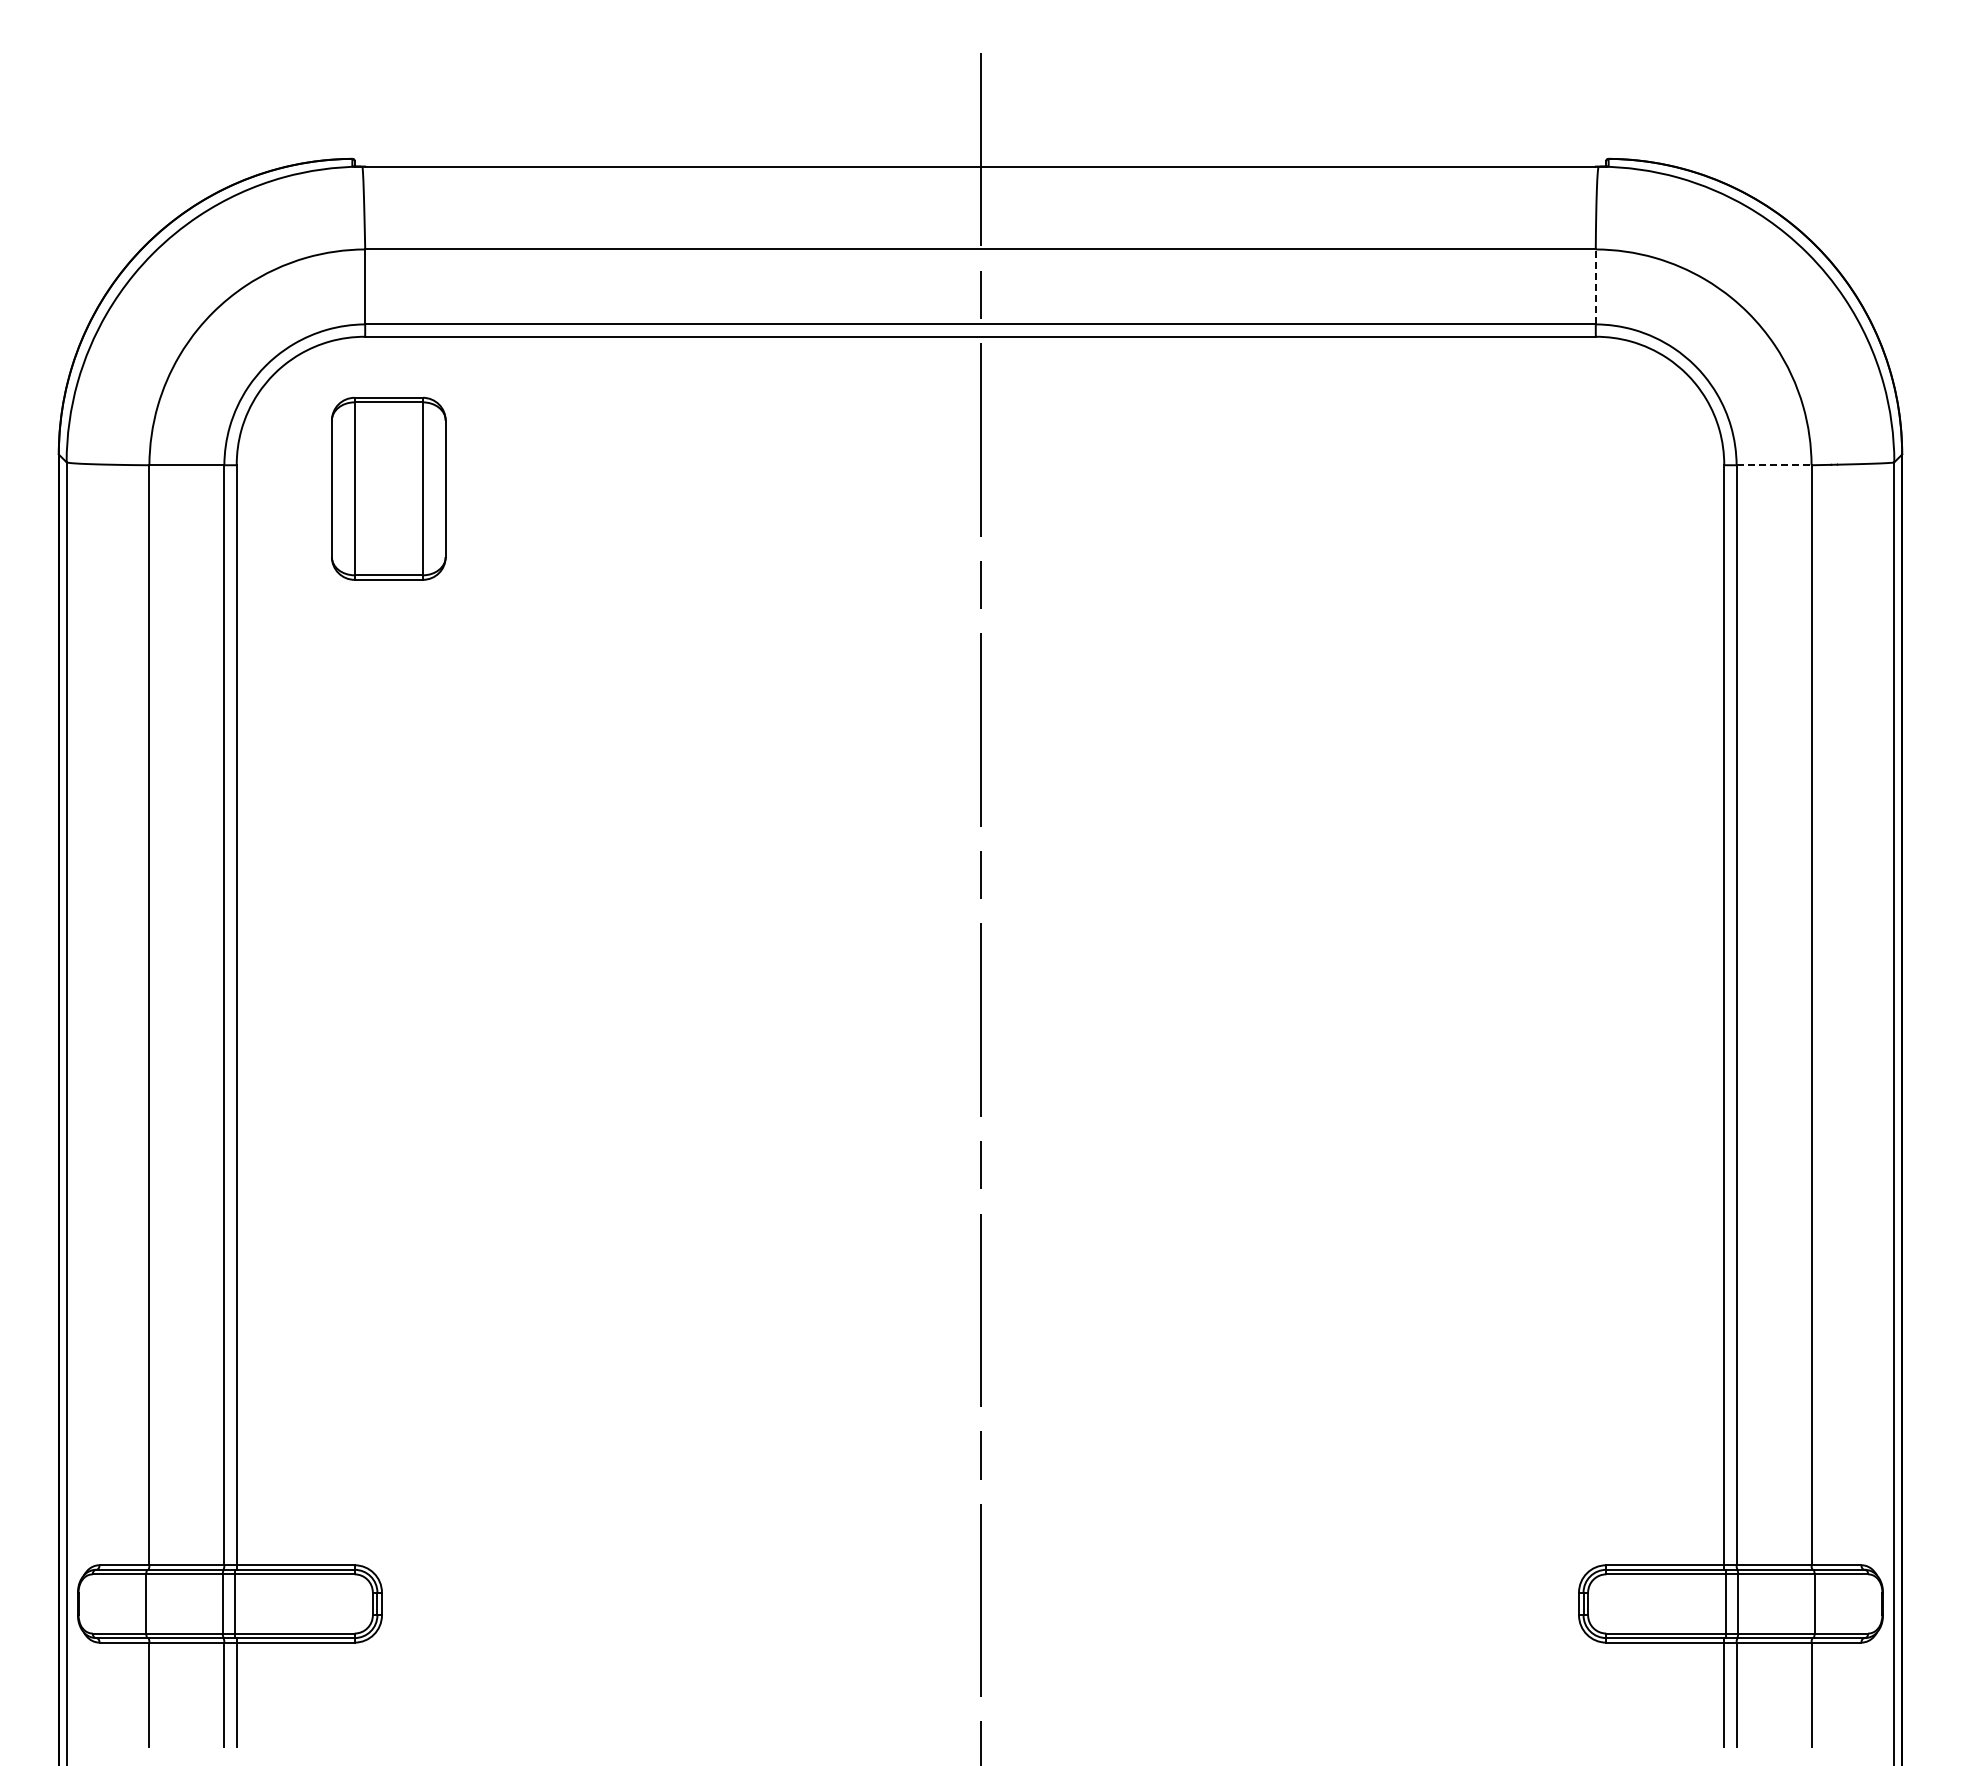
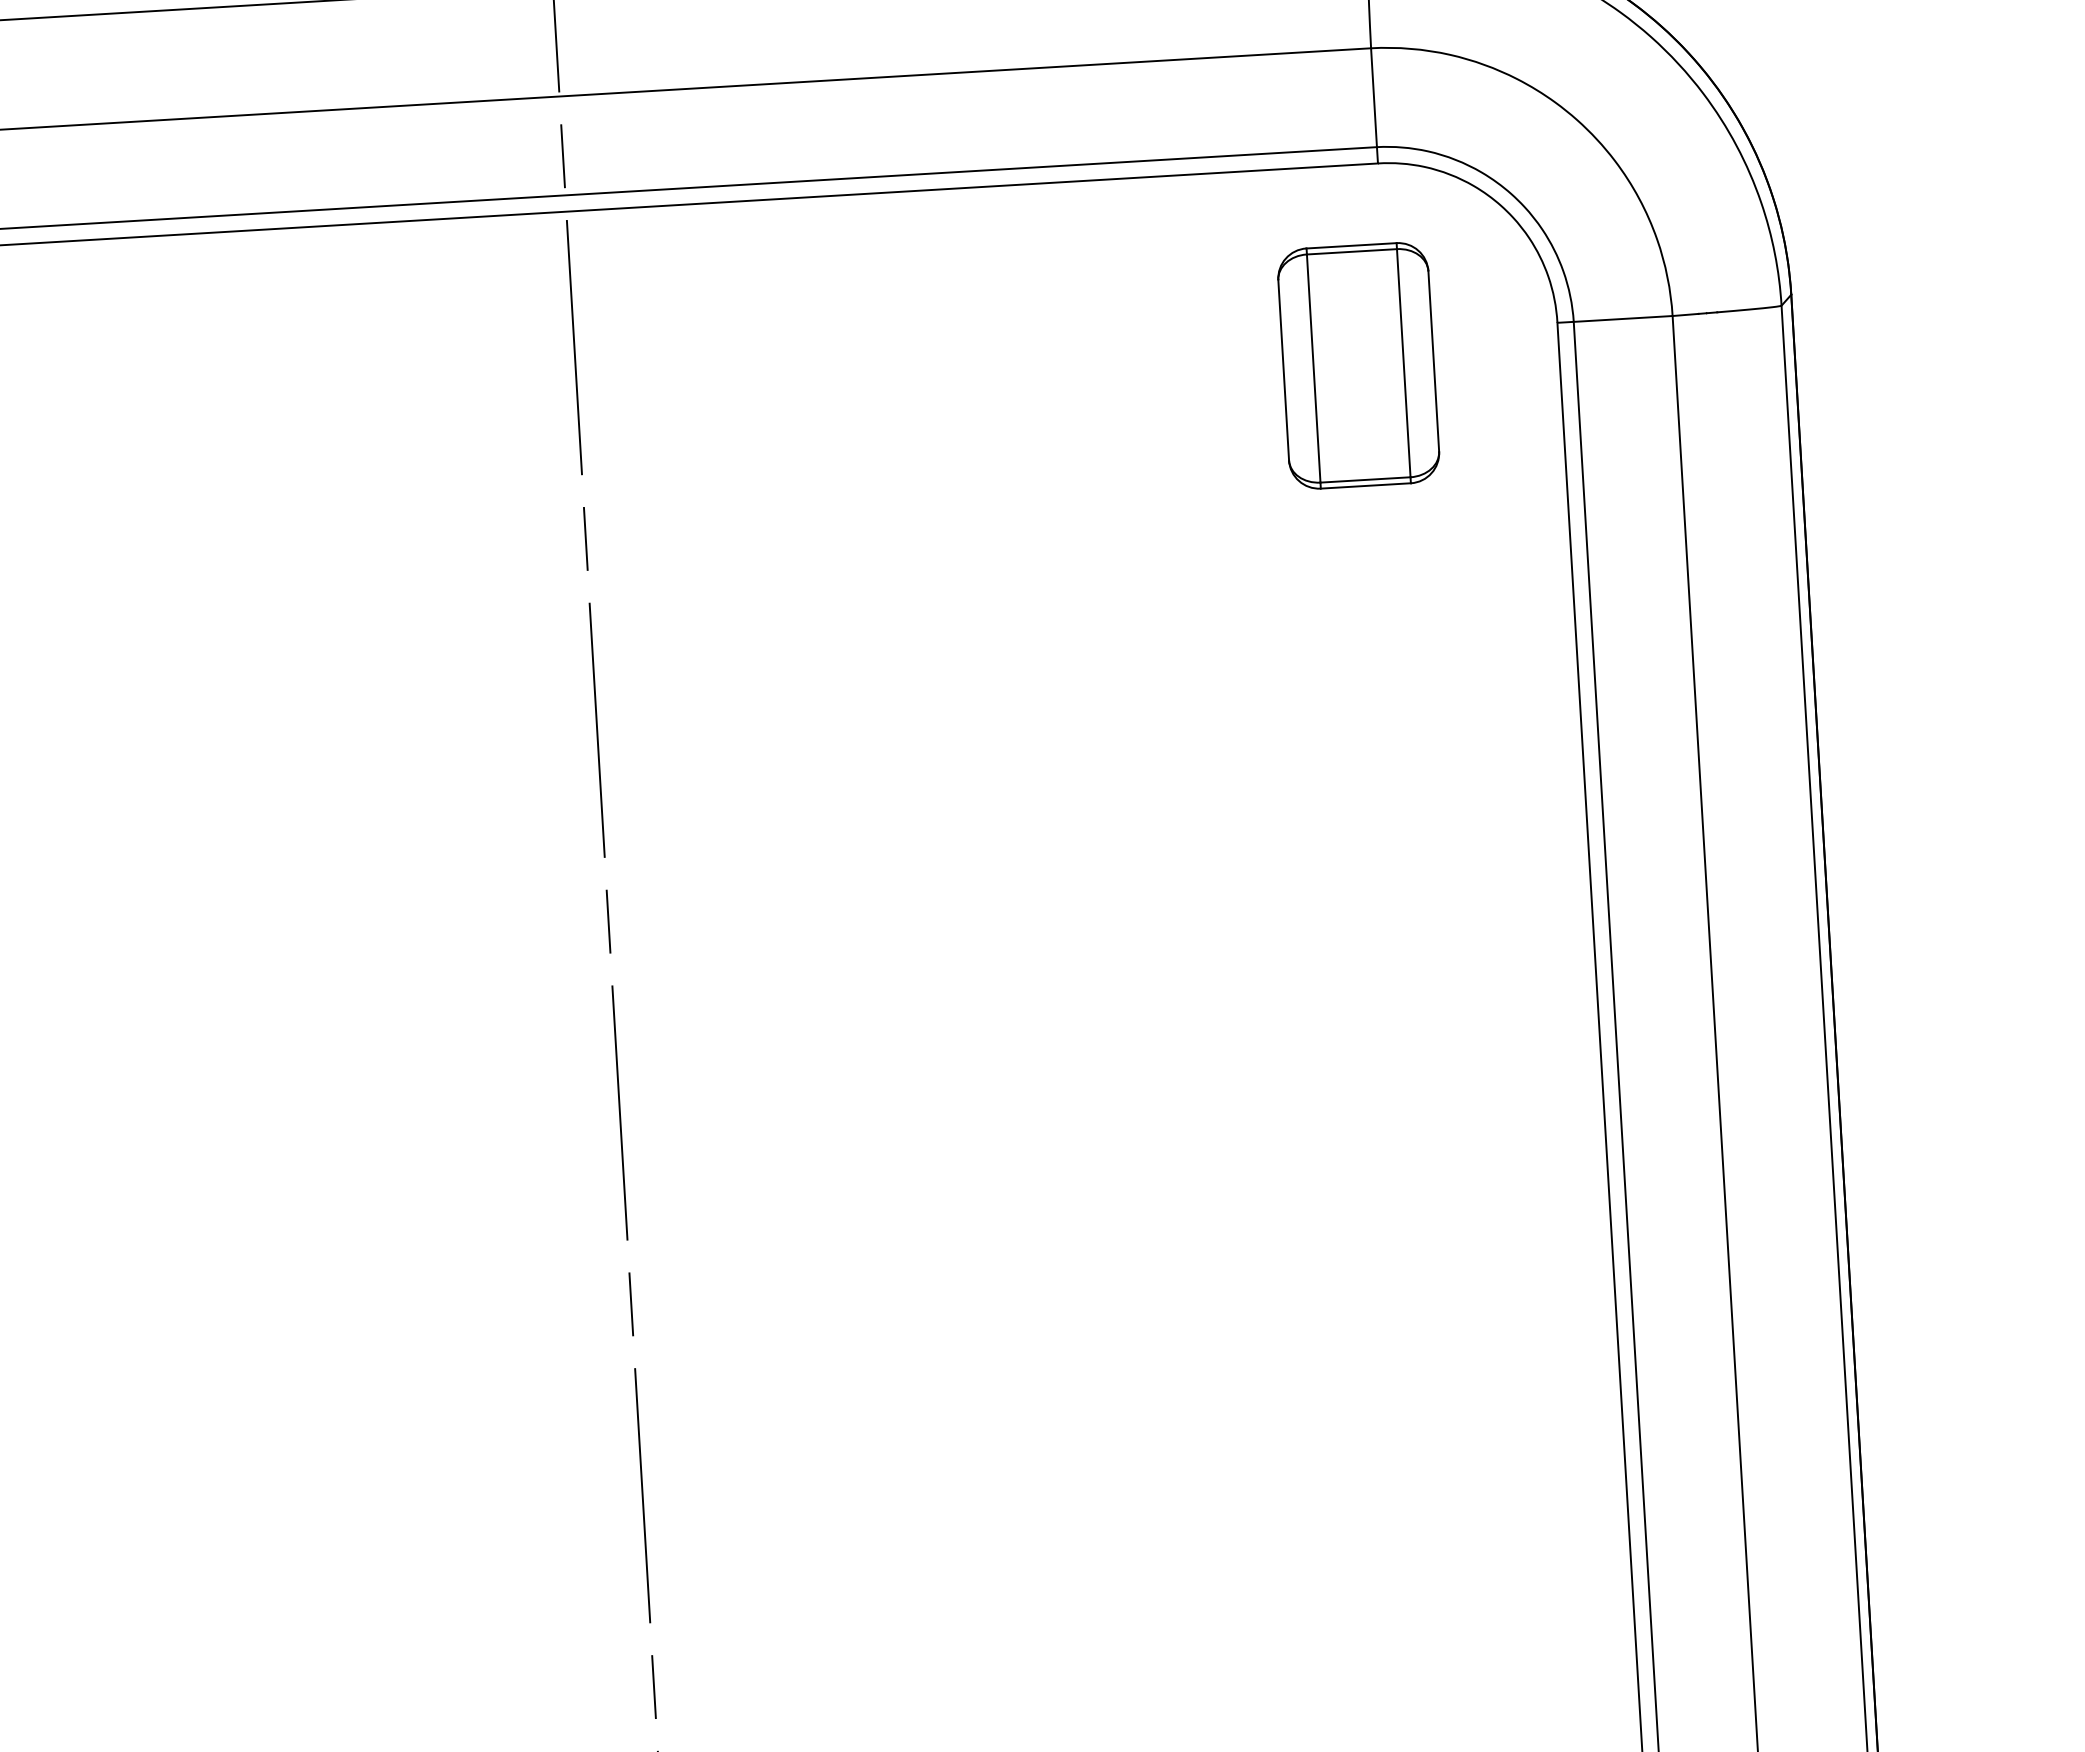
line: (1595, 286) -> (1373, 97), dashed -> solid
line: (1774, 465) -> (1623, 319), dashed -> solid
part: (1571, 488) -> (1357, 365), added

